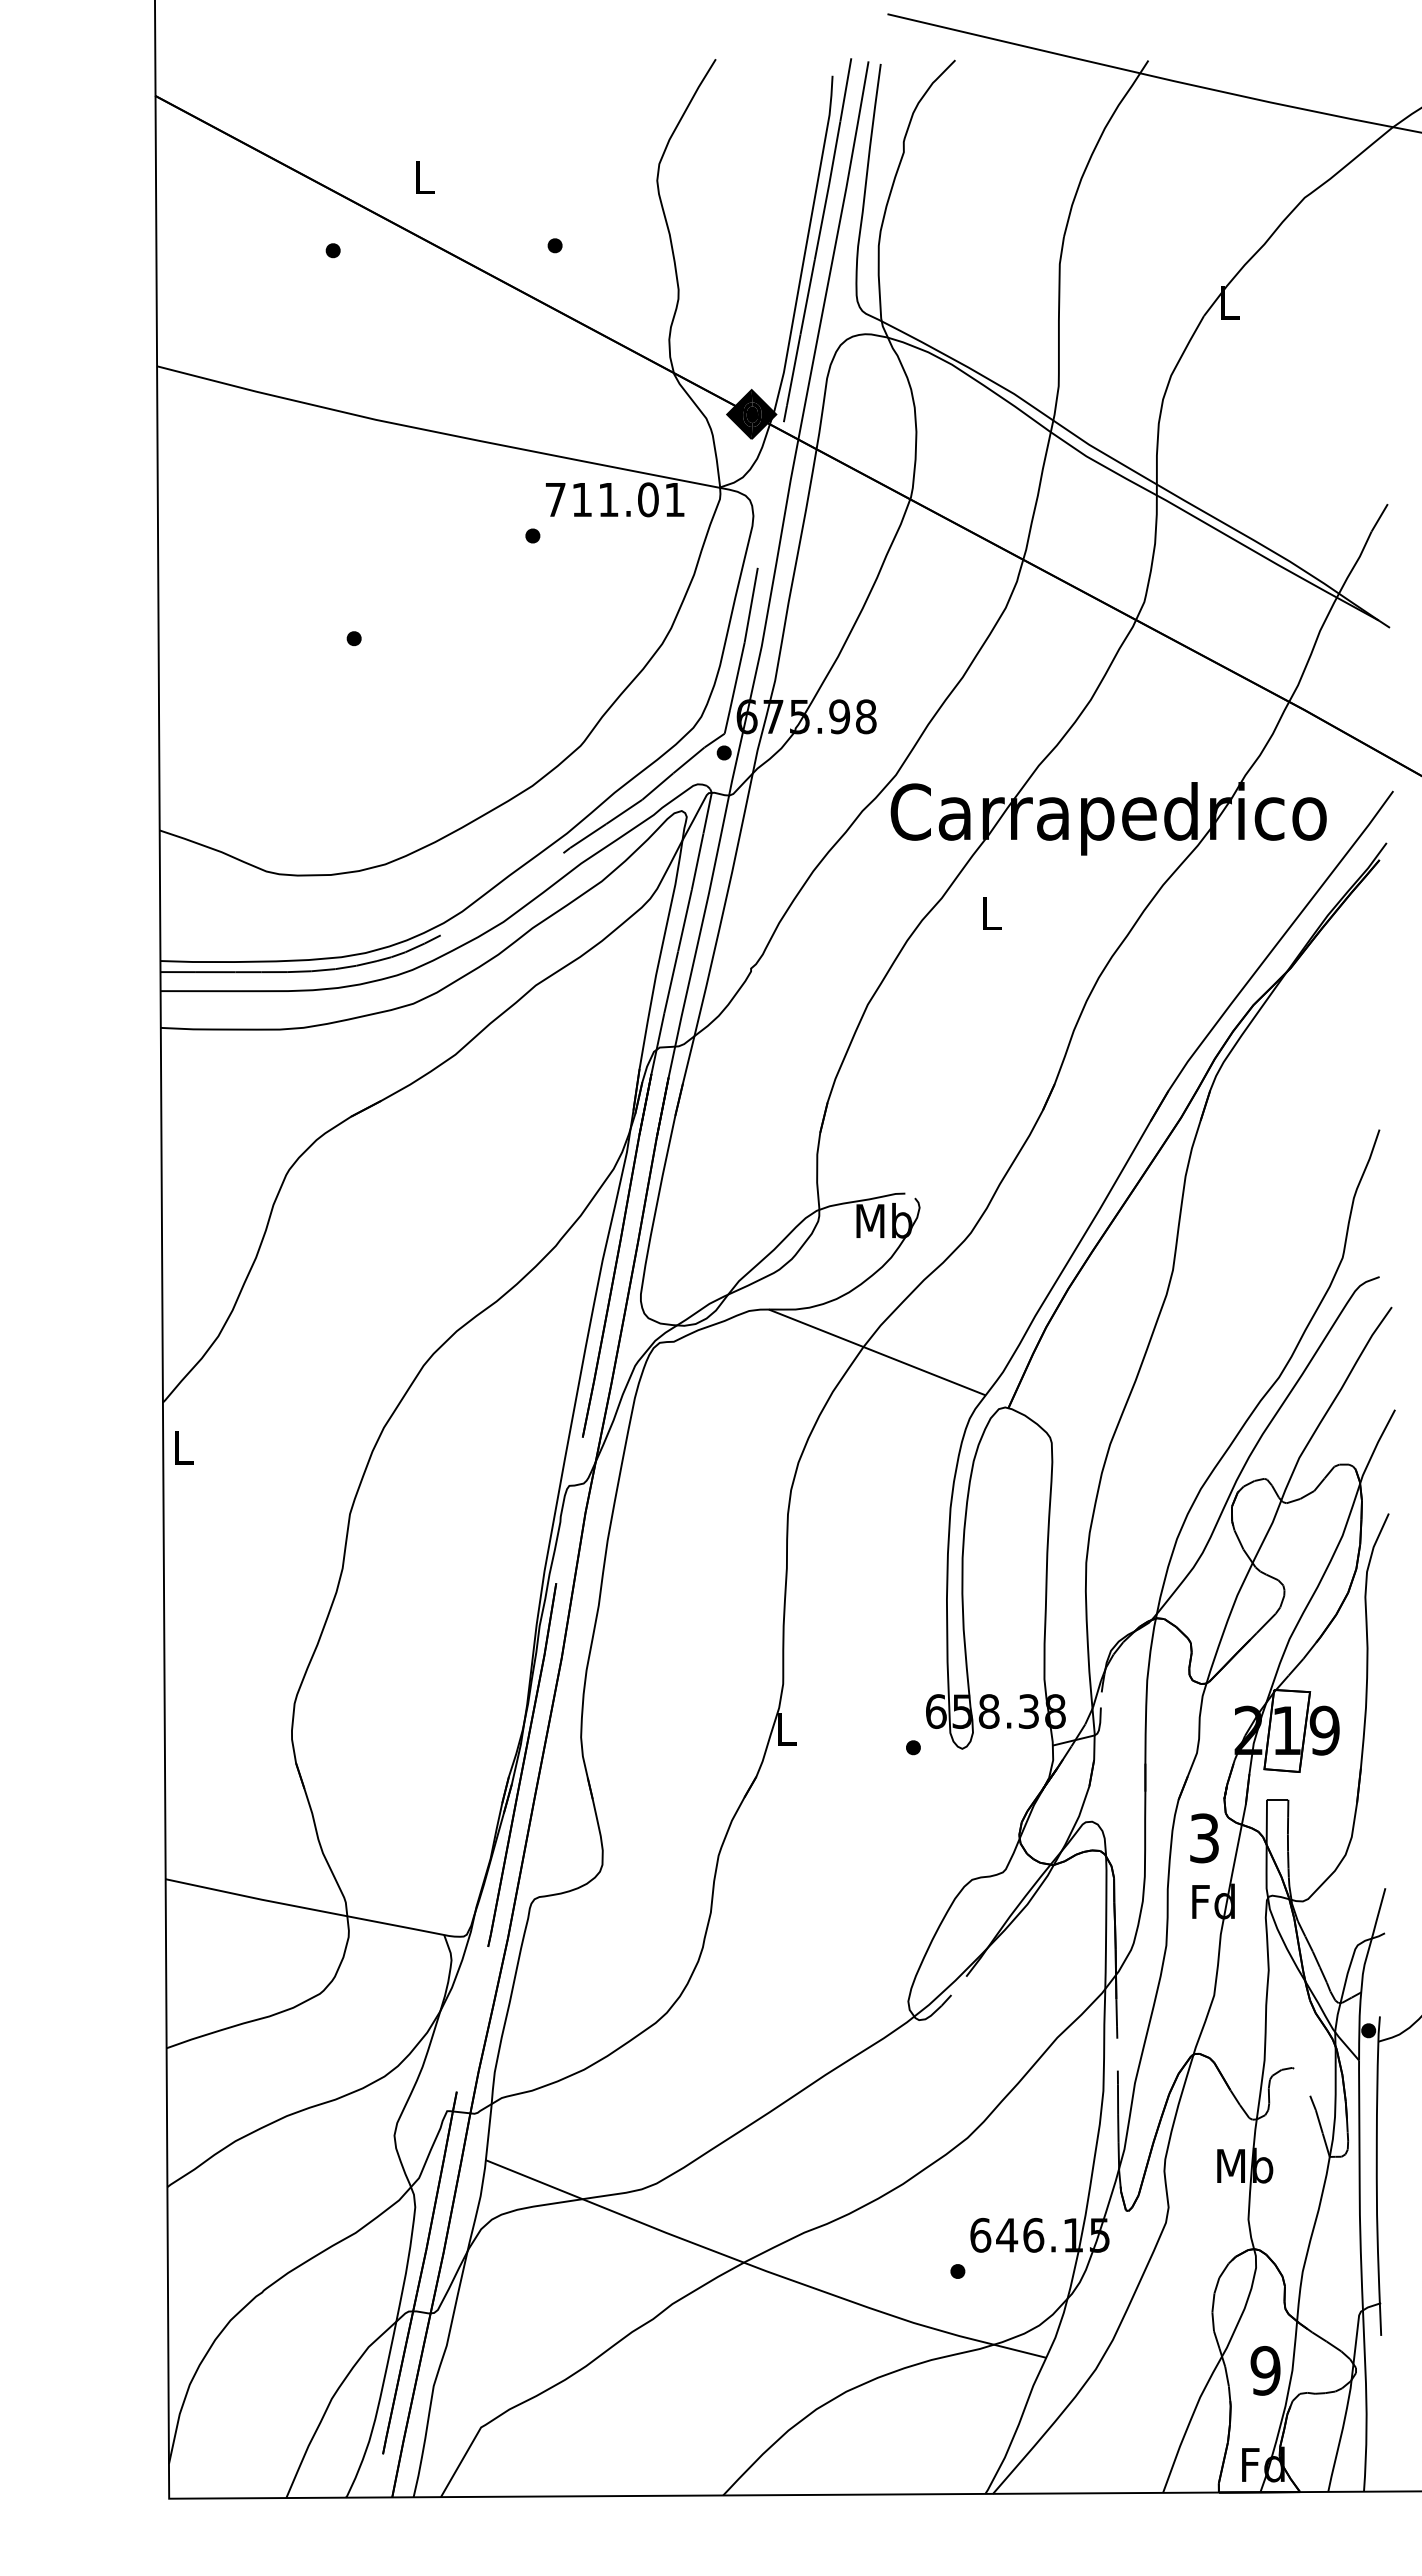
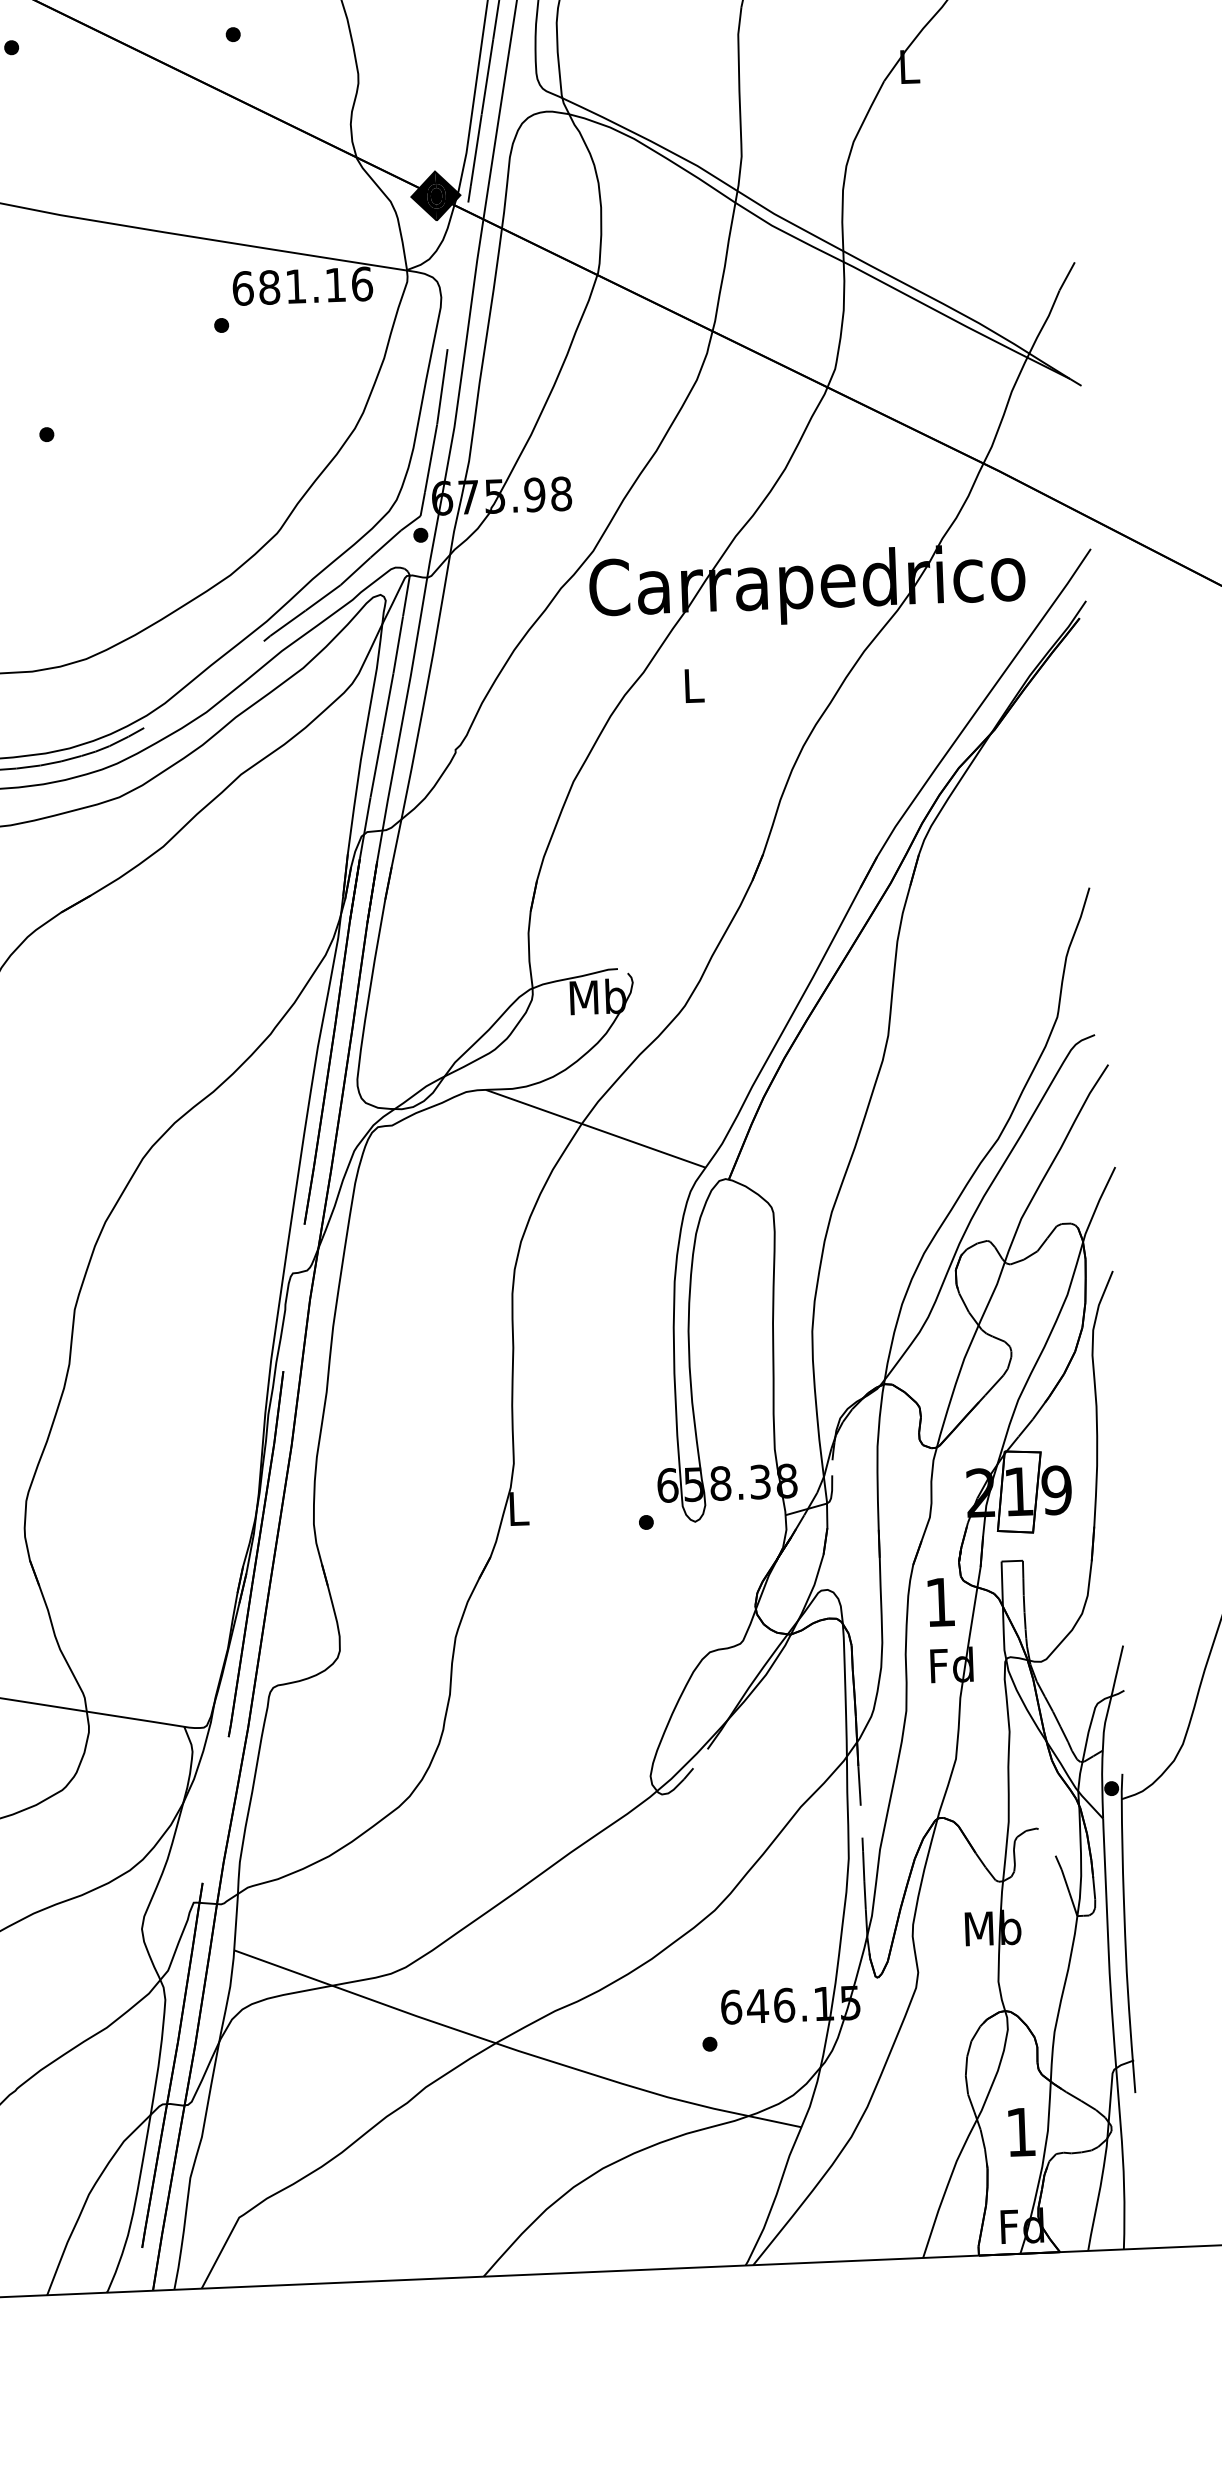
text: (615, 499) -> (302, 285), 711.01 -> 681.16
text: (1204, 1838) -> (940, 1602), 3 -> 1
text: (1265, 2370) -> (1021, 2131), 9 -> 1

